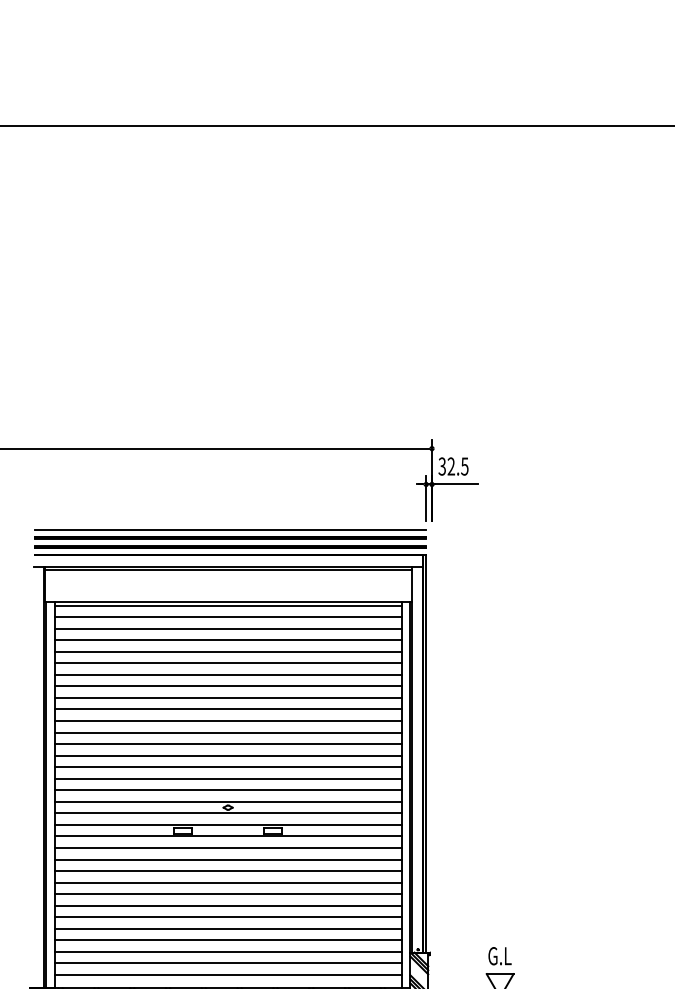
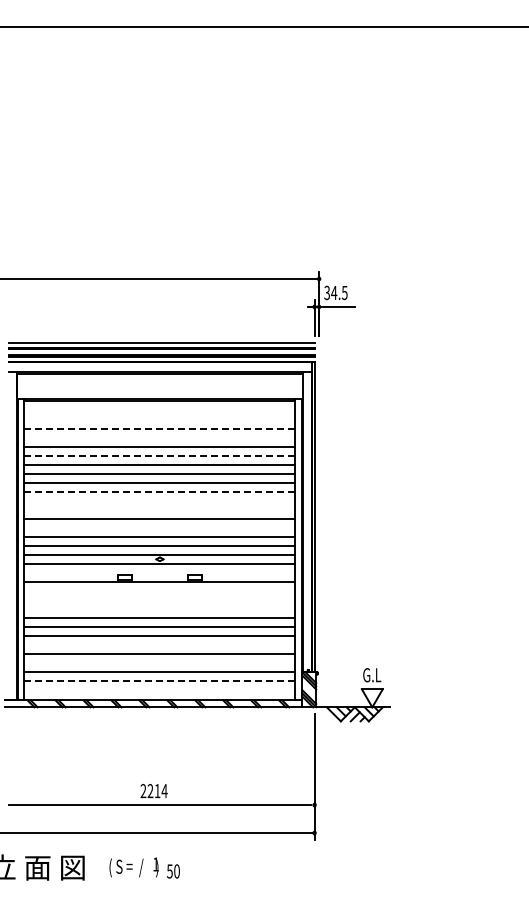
text: (451, 465) -> (334, 292), 32.5 -> 34.5
line: (227, 617) -> (159, 410), removed
line: (227, 628) -> (159, 419), removed
line: (227, 640) -> (159, 428), solid -> dashed
line: (227, 651) -> (159, 437), removed
line: (227, 674) -> (159, 455), solid -> dashed
line: (227, 720) -> (159, 491), solid -> dashed
line: (227, 732) -> (159, 500), removed
line: (227, 743) -> (159, 509), removed
line: (227, 766) -> (159, 527), removed
line: (227, 824) -> (159, 572), removed
line: (227, 847) -> (159, 590), removed
line: (227, 859) -> (159, 599), removed
line: (227, 870) -> (159, 608), removed
line: (227, 916) -> (159, 644), removed
line: (227, 939) -> (159, 662), removed
line: (227, 962) -> (159, 680), solid -> dashed
line: (227, 974) -> (159, 689), removed

